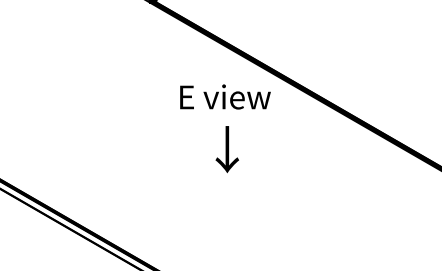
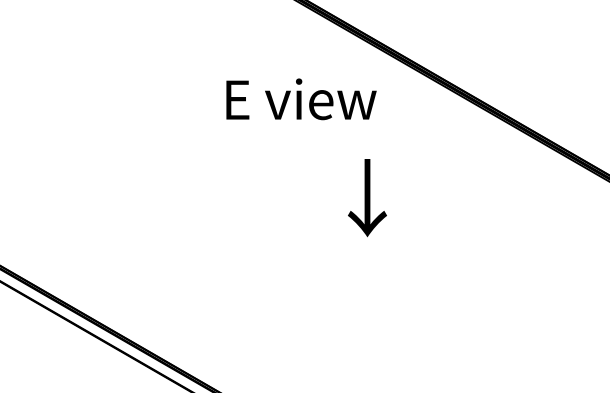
text: (225, 96) -> (301, 98), moved
text: (226, 149) -> (366, 197), moved

